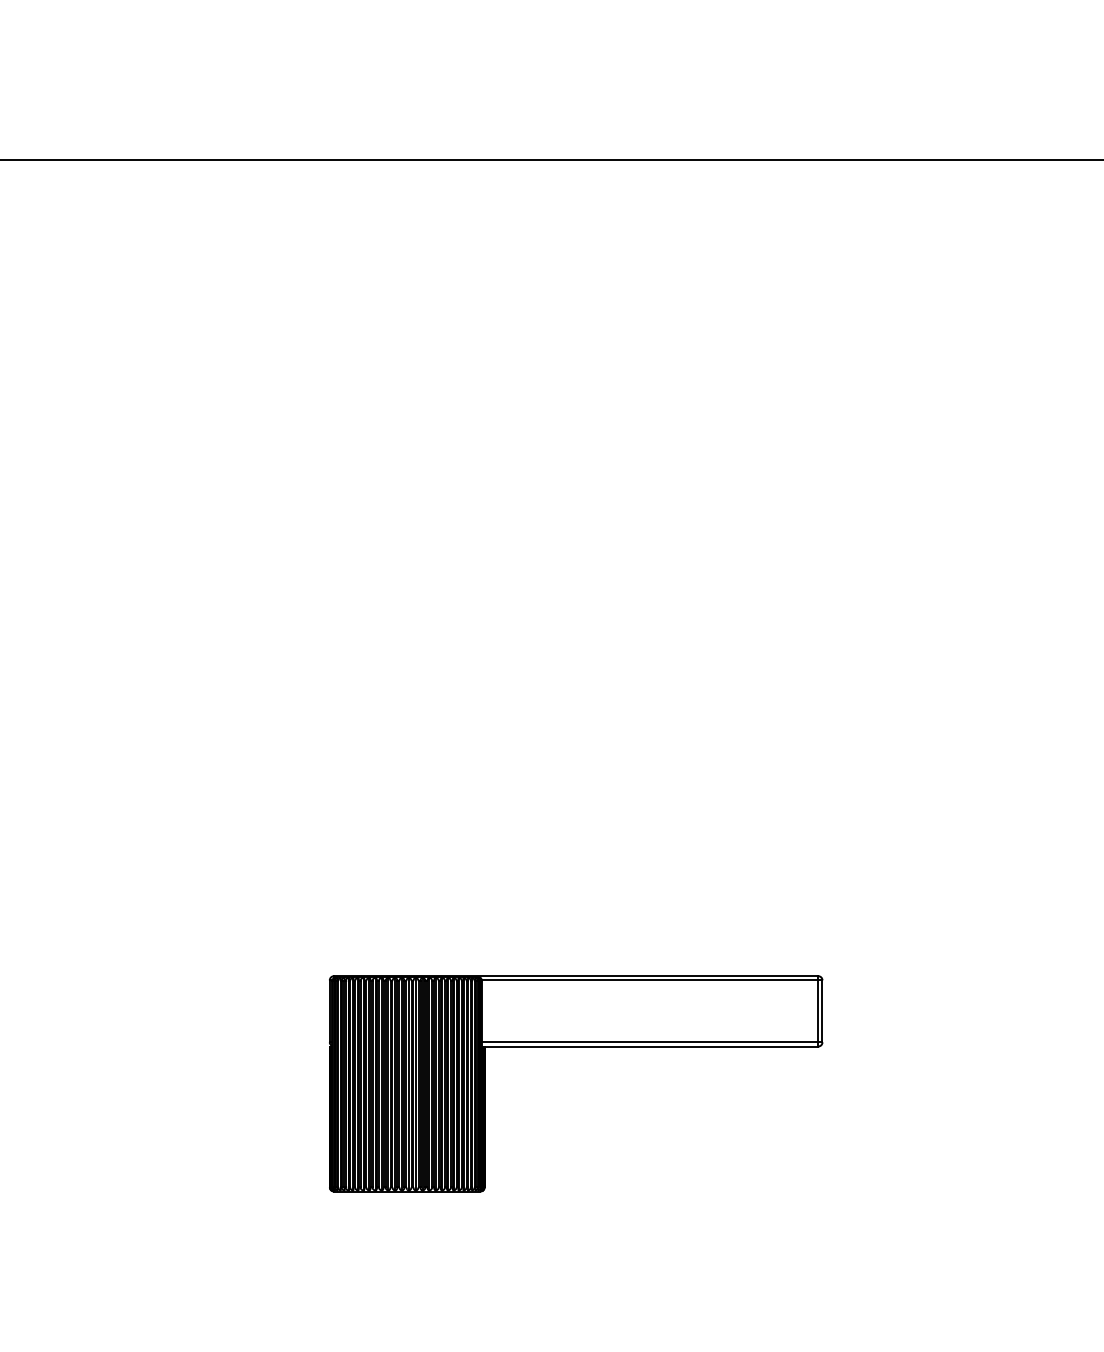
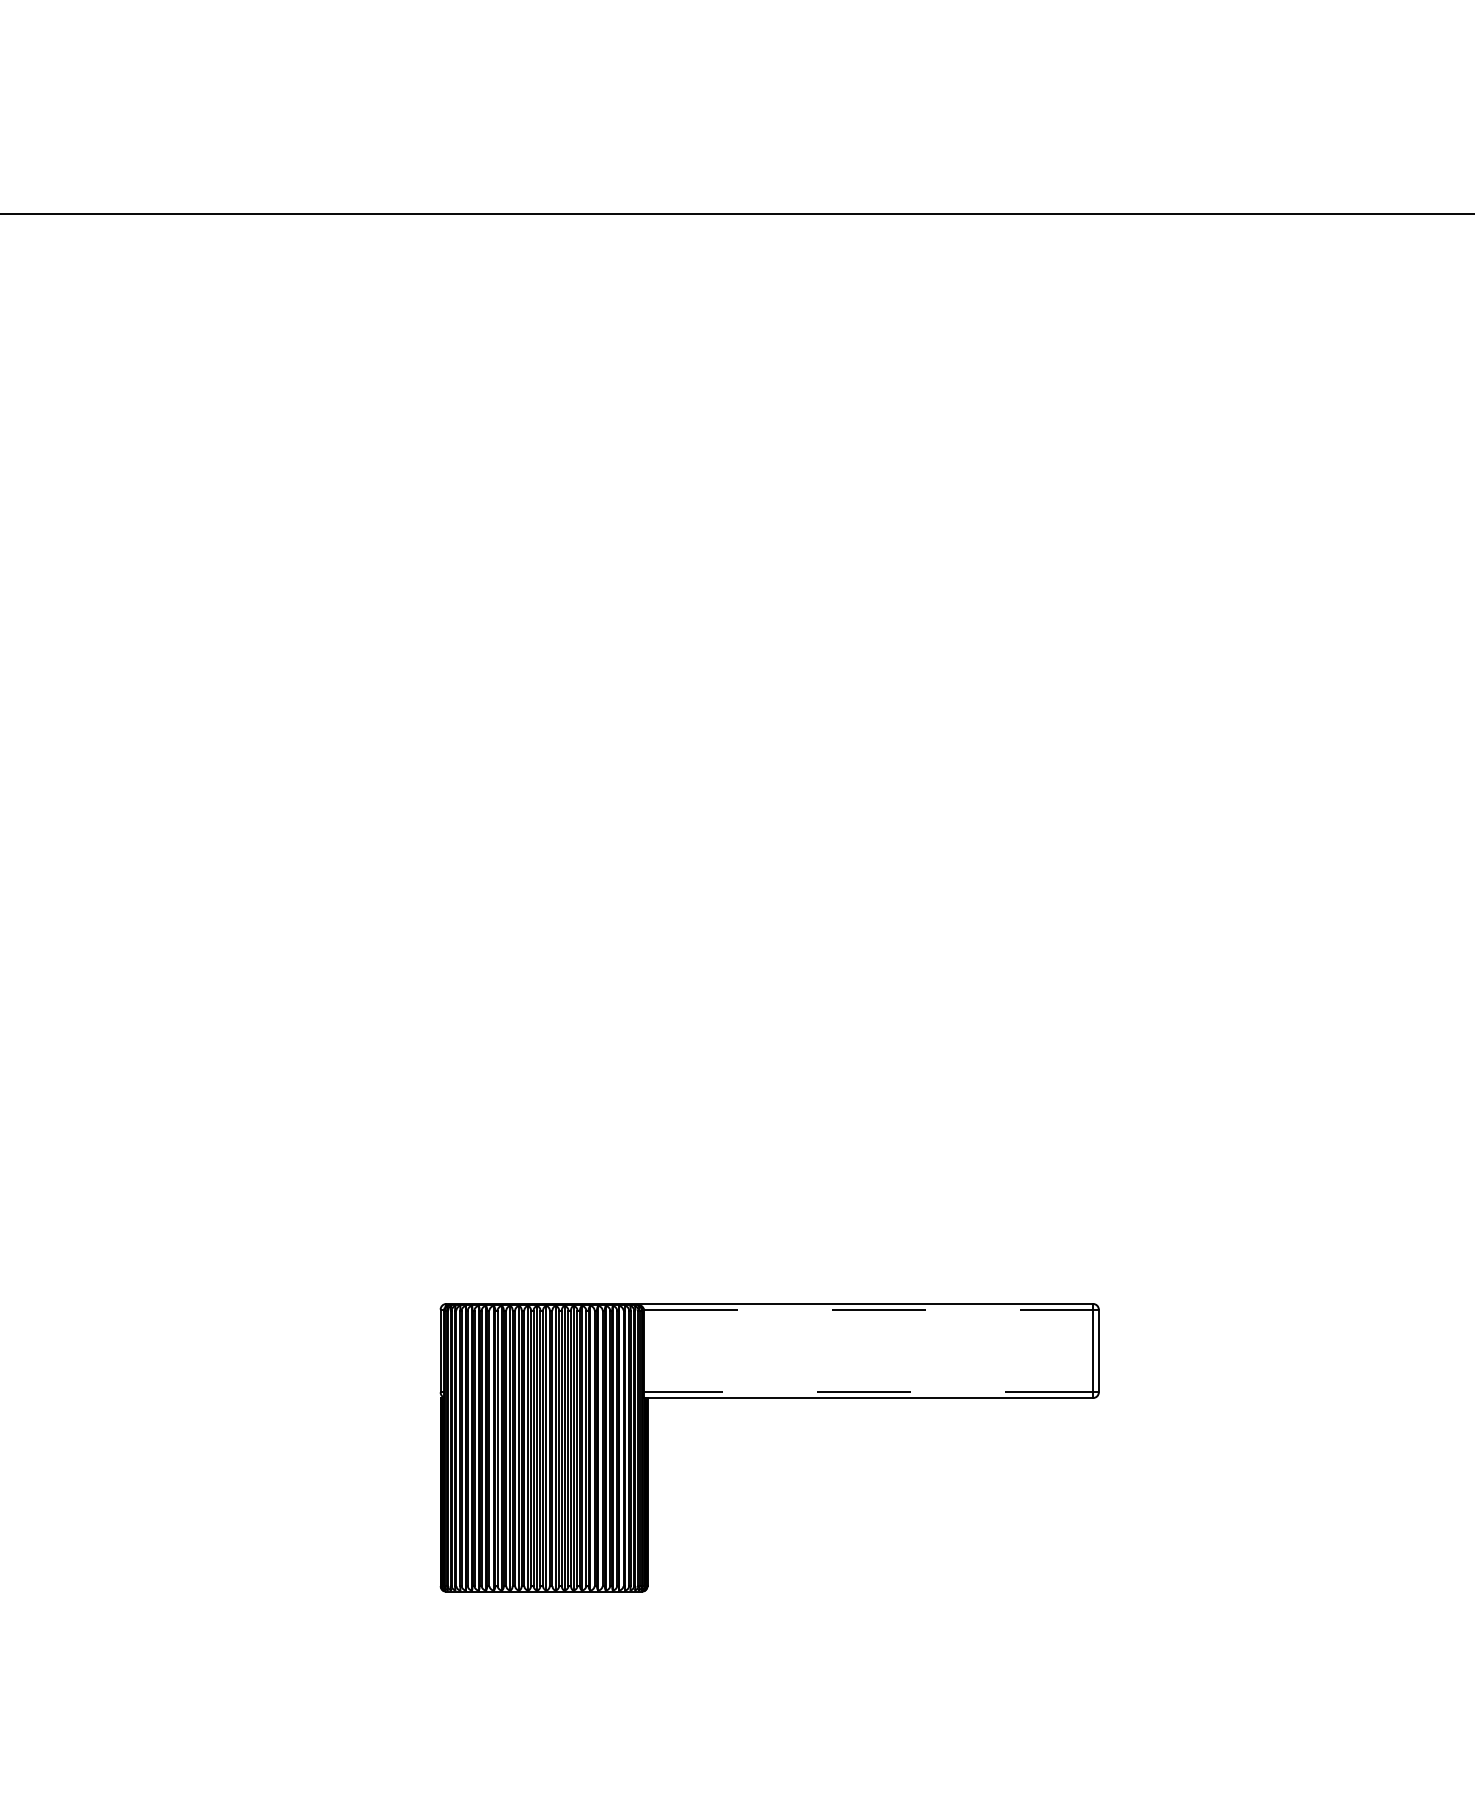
line: (652, 980) -> (871, 1309), solid -> dashed
line: (651, 1042) -> (870, 1392), solid -> dashed

